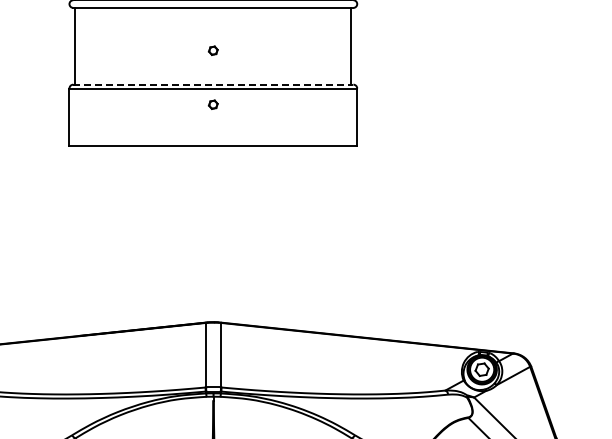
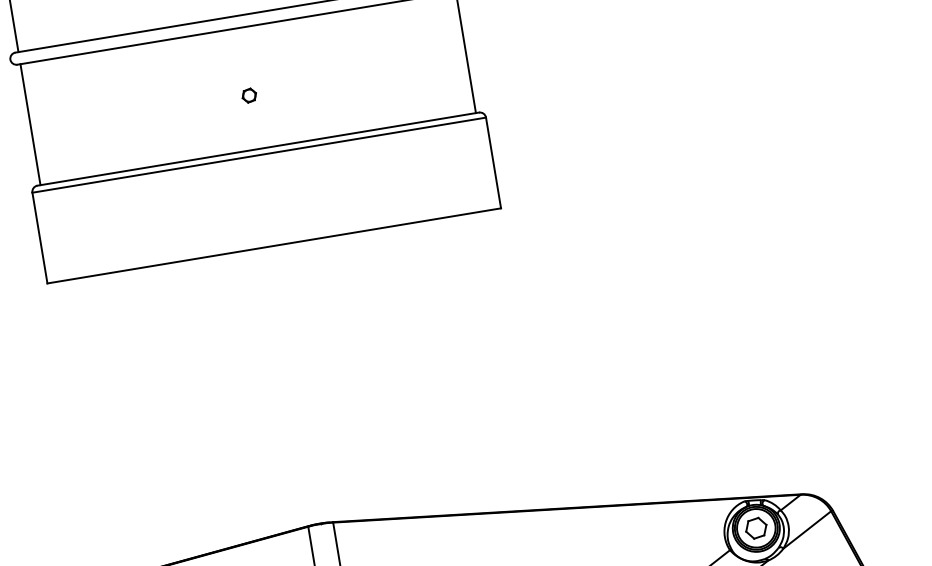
line: (213, 84) -> (258, 148), dashed -> solid
part: (212, 104) -> (262, 180), removed

